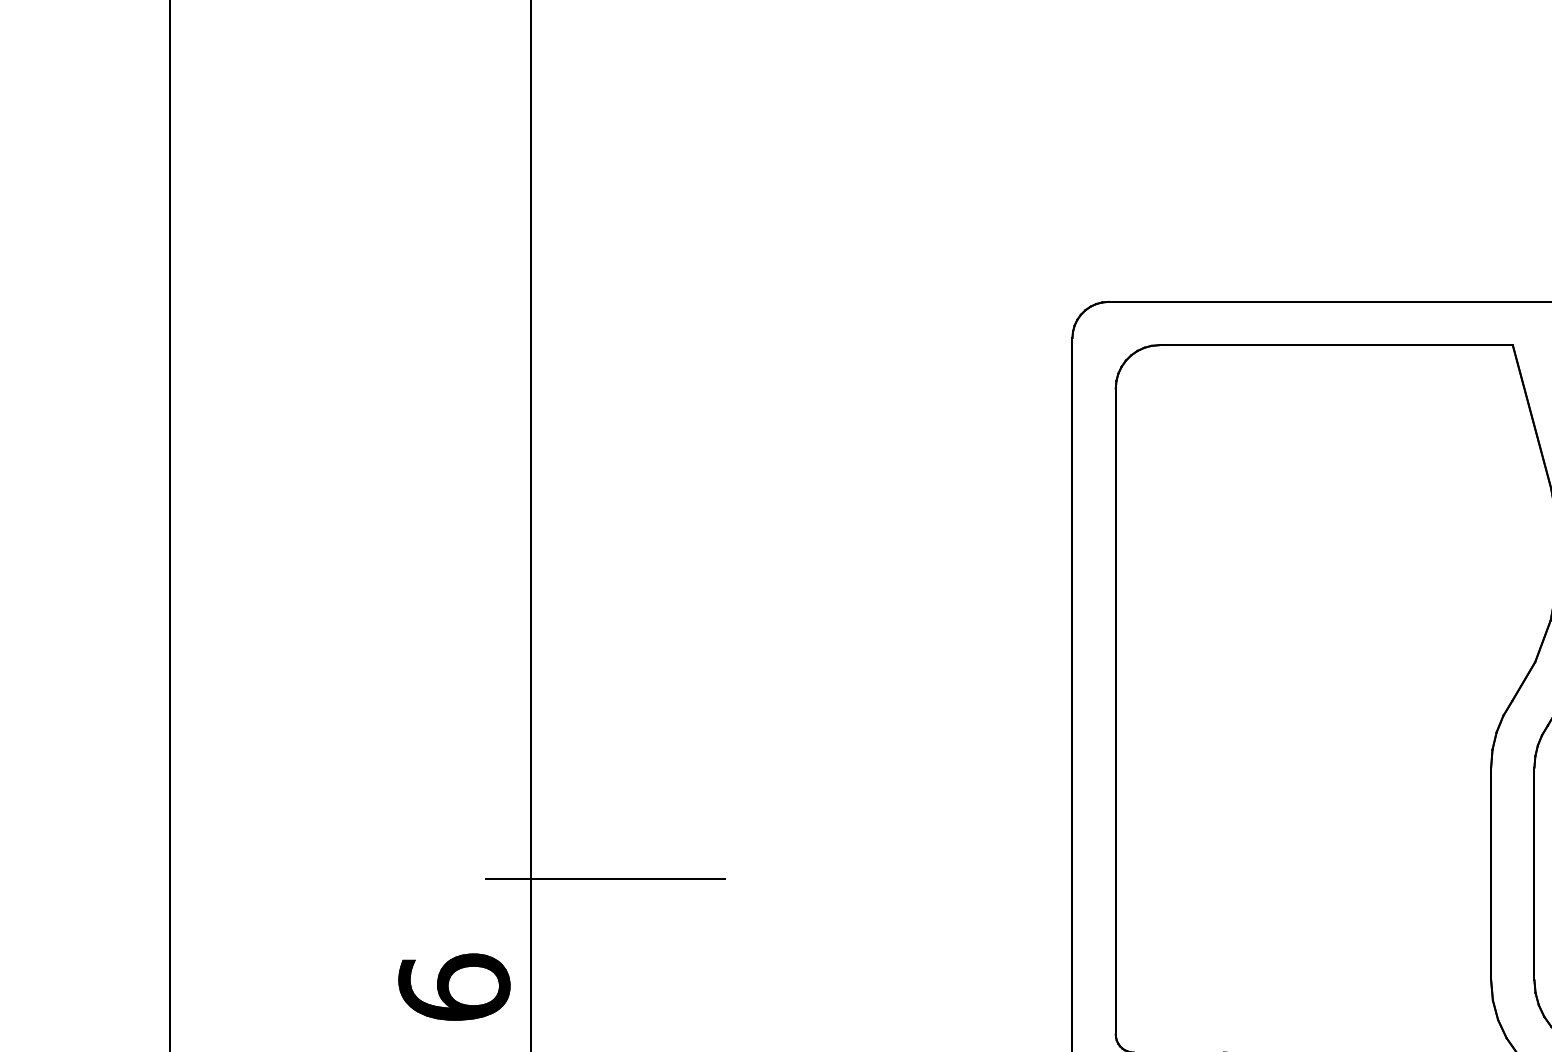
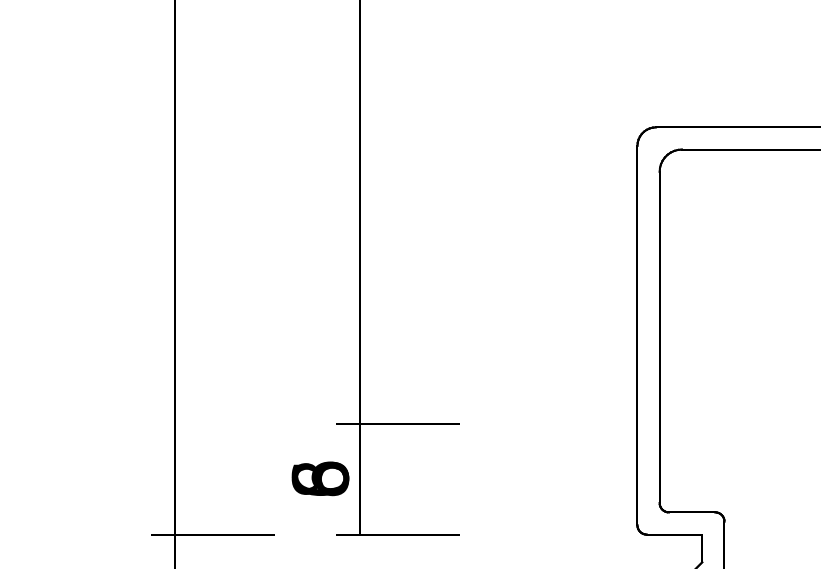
text: (454, 986) -> (320, 478), 6 -> 8

